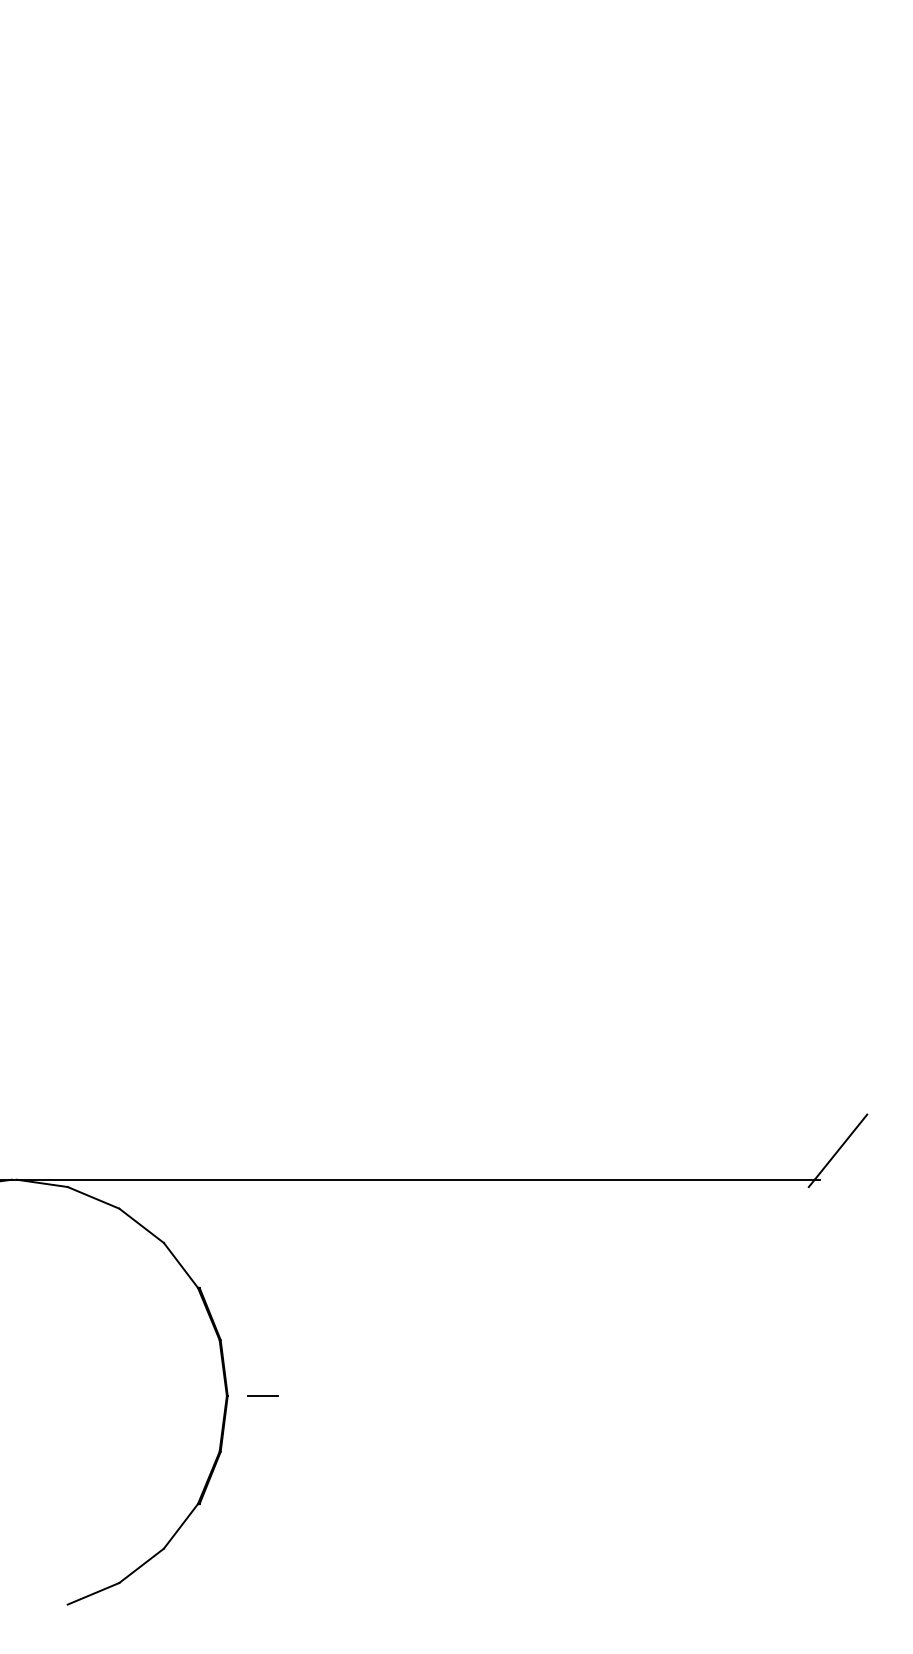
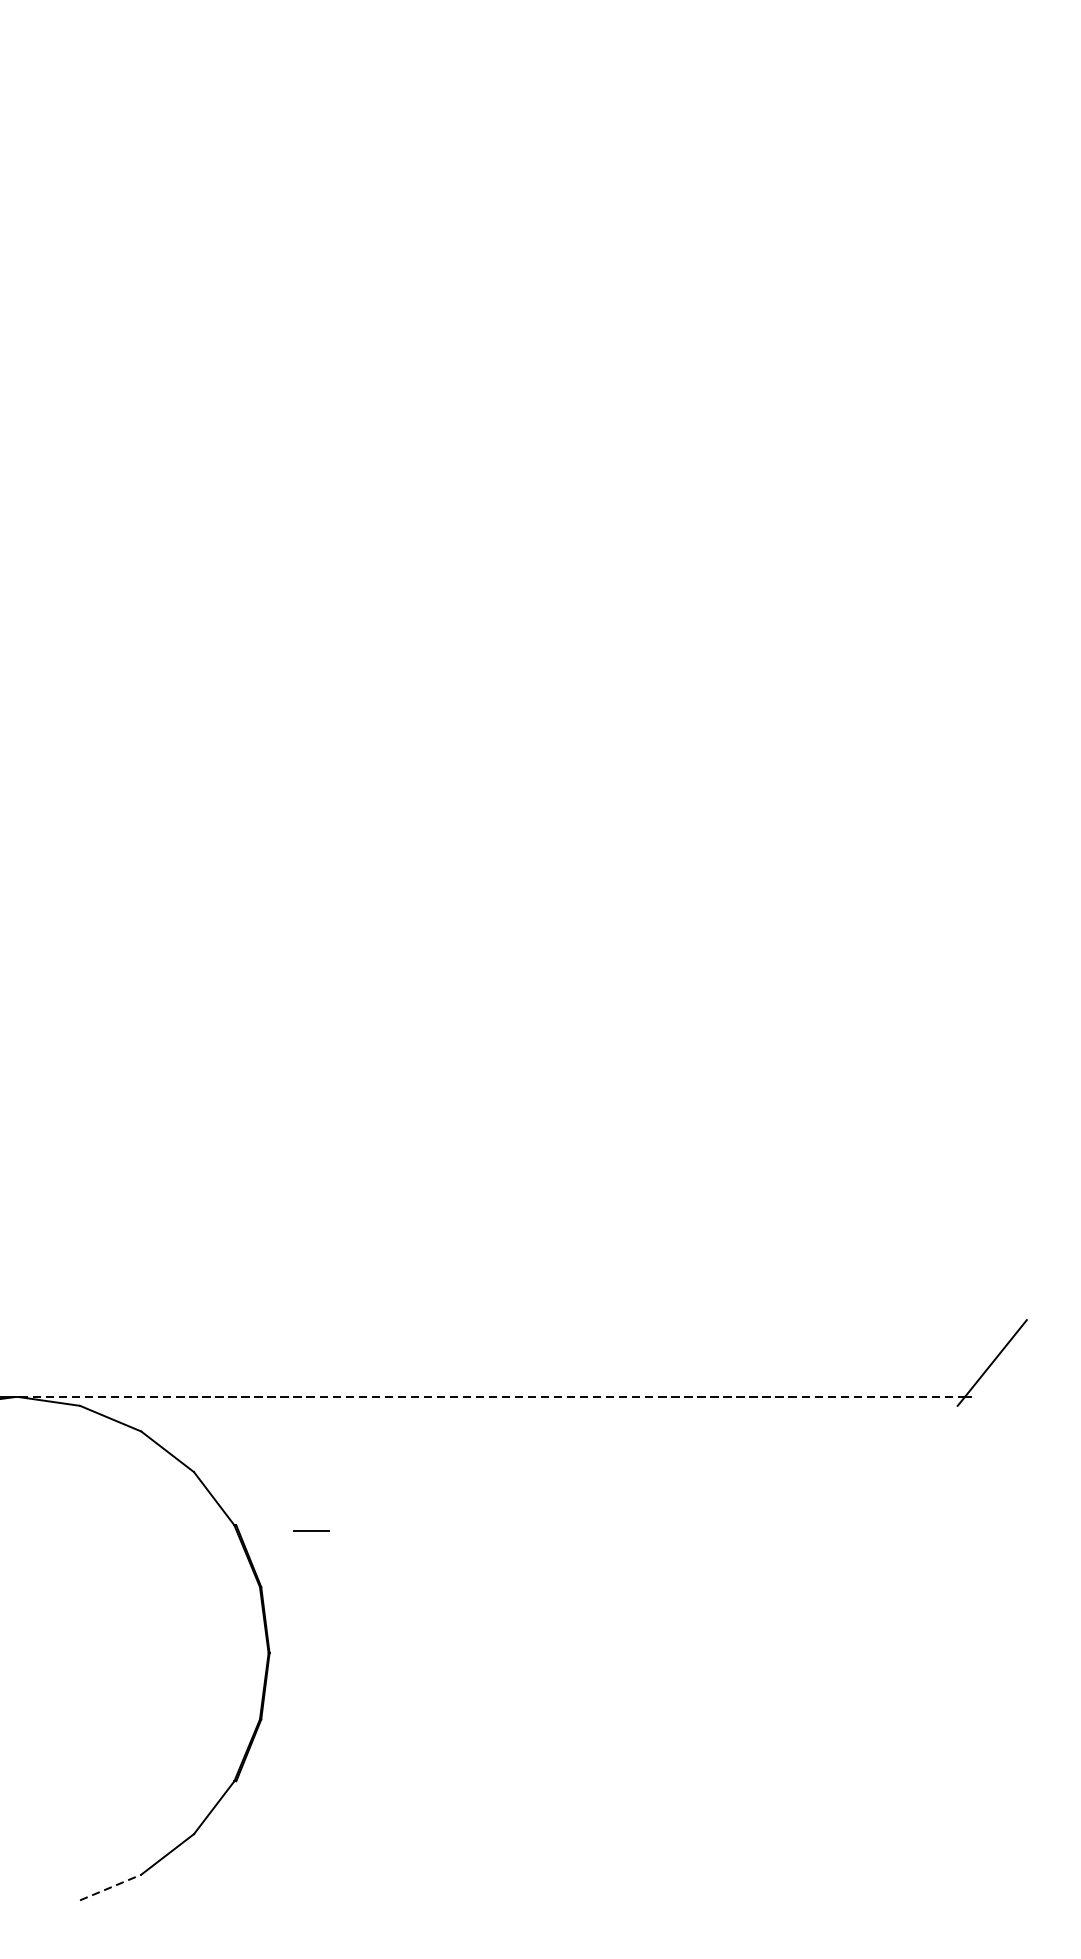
line: (415, 1179) -> (491, 1396), solid -> dashed
line: (262, 1395) -> (310, 1530), moved
line: (93, 1593) -> (110, 1887), solid -> dashed

